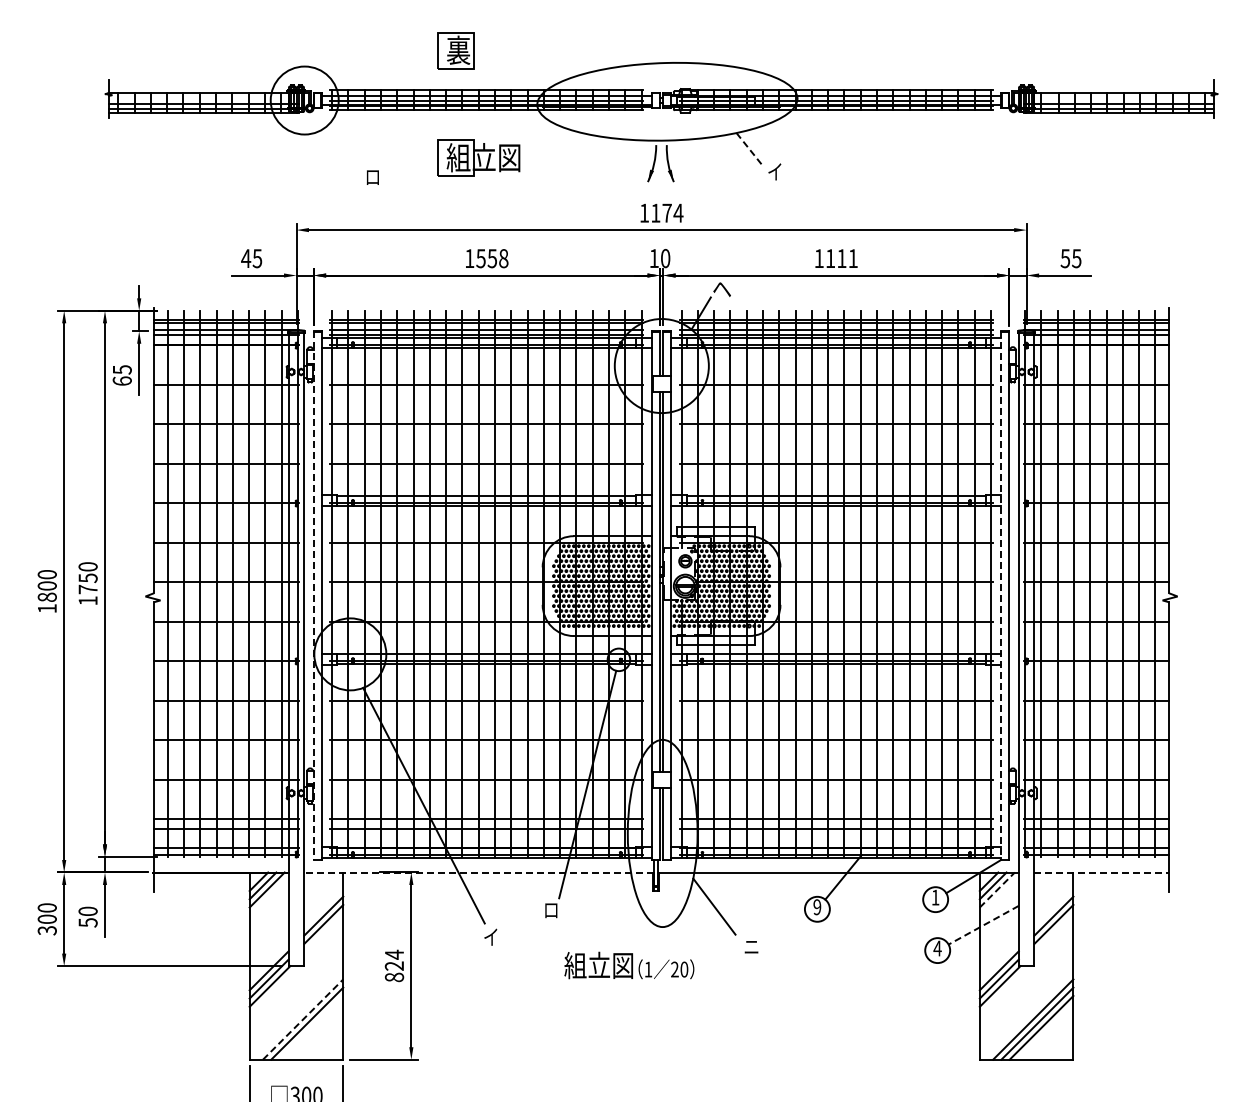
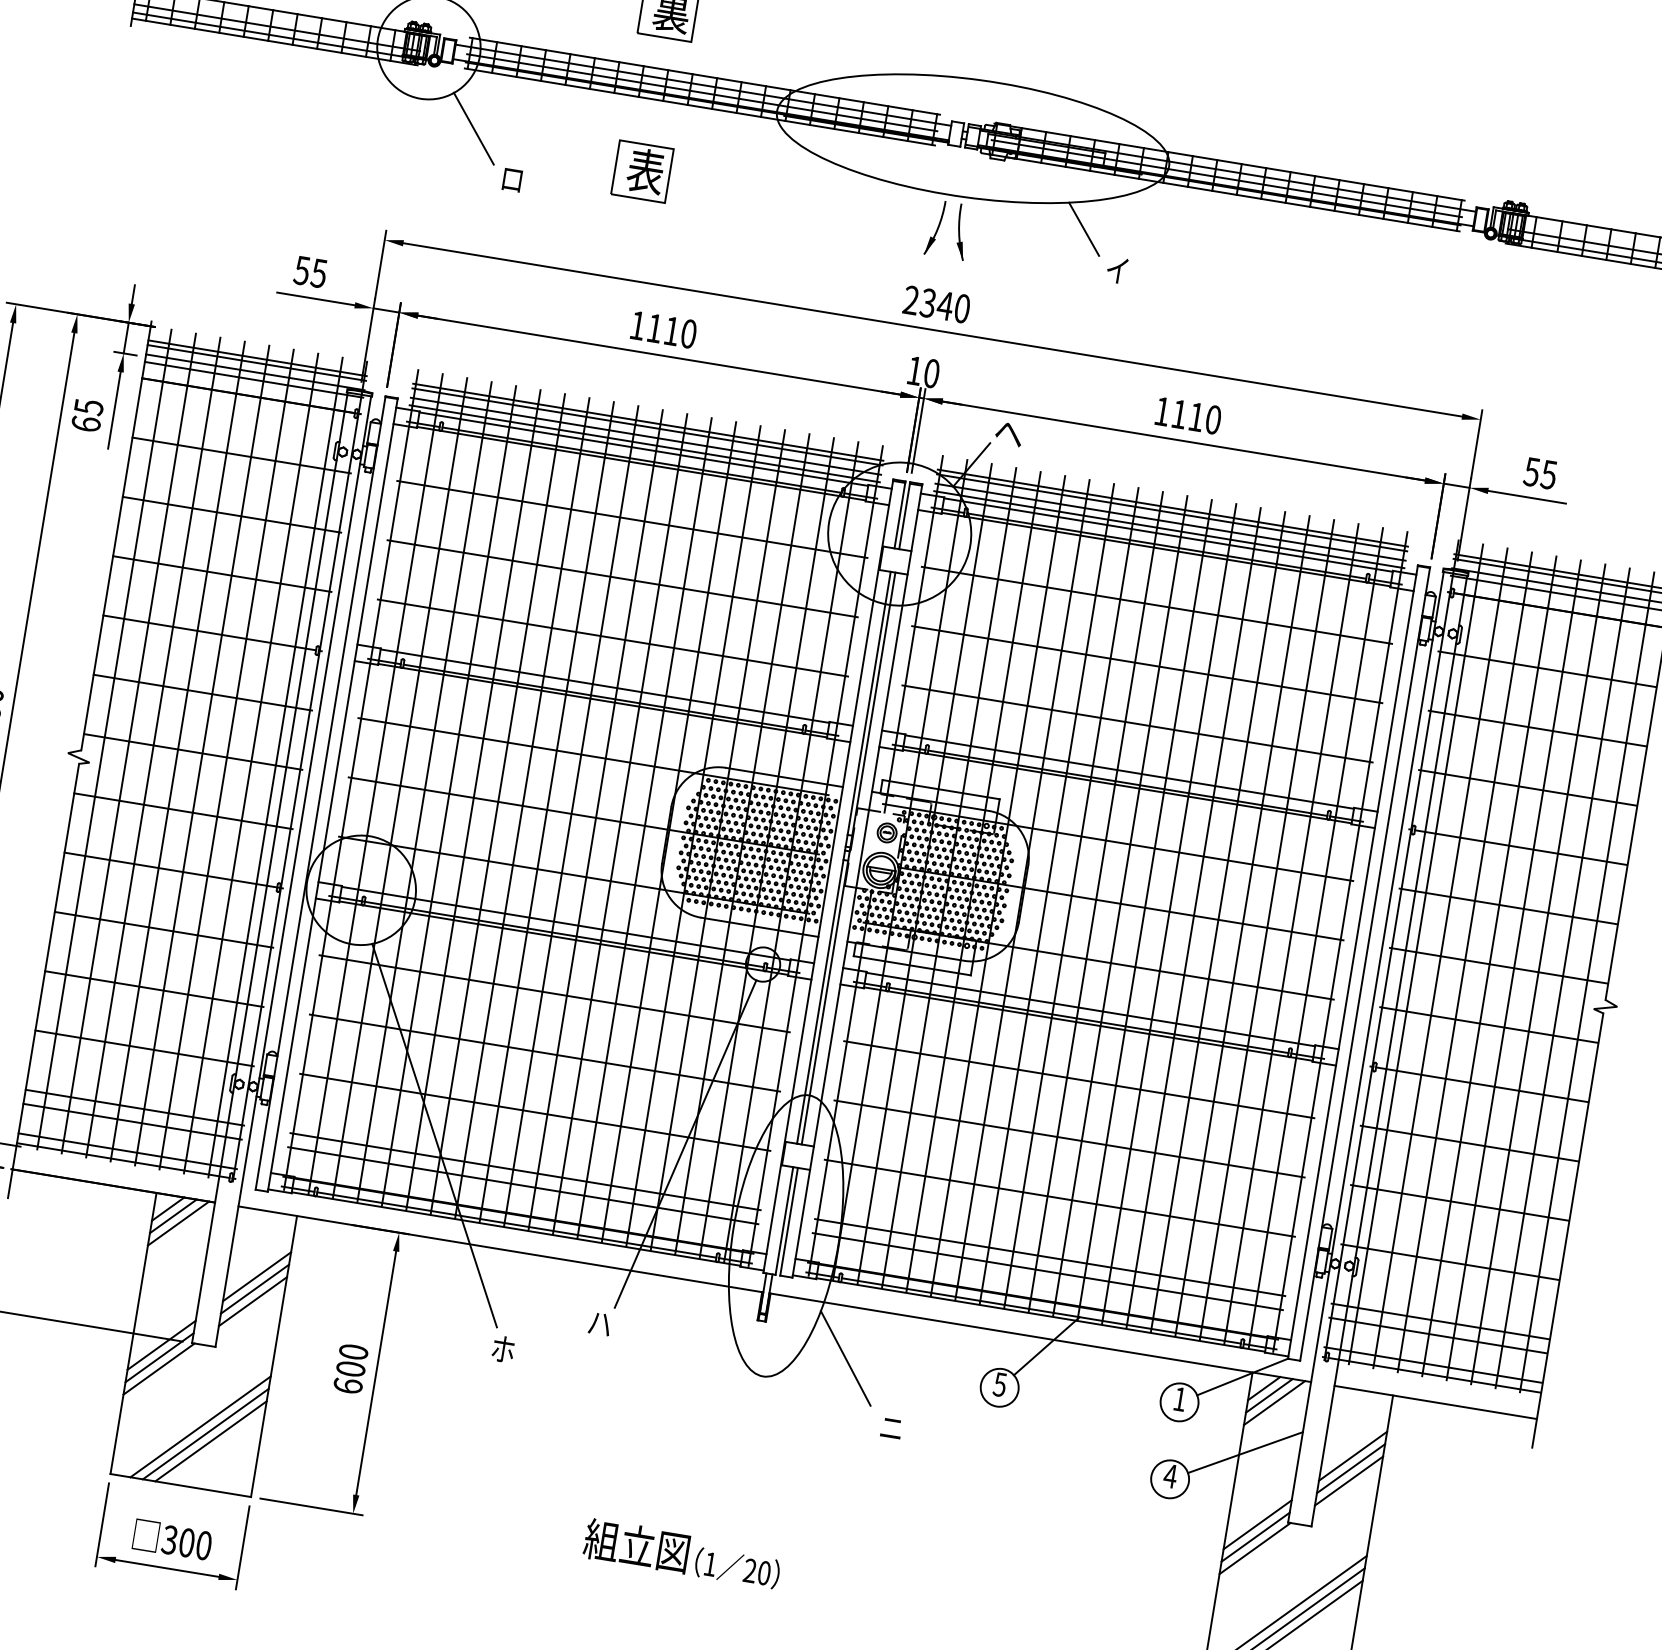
line: (342, 148) -> (473, 129), added
line: (749, 149) -> (1084, 230), dashed -> solid
text: (483, 157) -> (683, 177), 組立図 -> 表
text: (661, 212) -> (936, 303), 1174 -> 2340
text: (246, 258) -> (302, 270), 45 -> 55
text: (492, 258) -> (671, 331), 1558 -> 1110
text: (852, 258) -> (1212, 419), 1111 -> 1110
line: (313, 596) -> (320, 794), dashed -> solid
line: (1001, 596) -> (1352, 963), dashed -> solid
line: (479, 872) -> (501, 1249), dashed -> solid
line: (1102, 872) -> (1436, 1402), dashed -> solid
line: (997, 890) -> (1274, 1403), dashed -> solid
text: (817, 906) -> (1000, 1383), 9 -> 5
text: (551, 910) -> (600, 1324), ロ -> ハ
line: (983, 925) -> (1245, 1452), dashed -> solid
line: (323, 932) -> (252, 1301), added
line: (1053, 932) -> (1348, 1480), added
text: (491, 936) -> (503, 1348), イ -> ホ
text: (394, 965) -> (351, 1368), 824 -> 600
text: (629, 965) -> (682, 1553), moved
line: (303, 1019) -> (201, 1426), dashed -> solid
line: (311, 1027) -> (211, 1440), added

